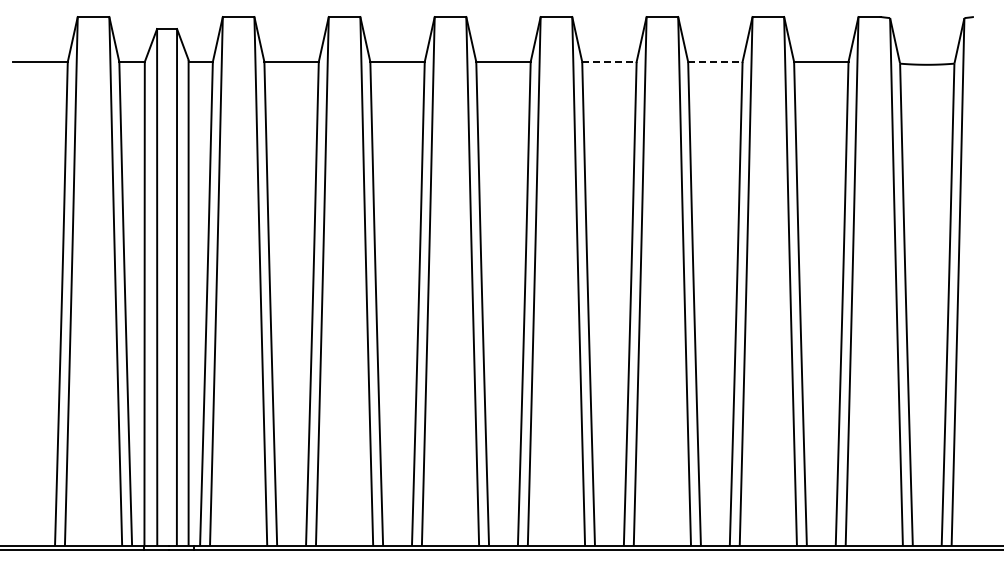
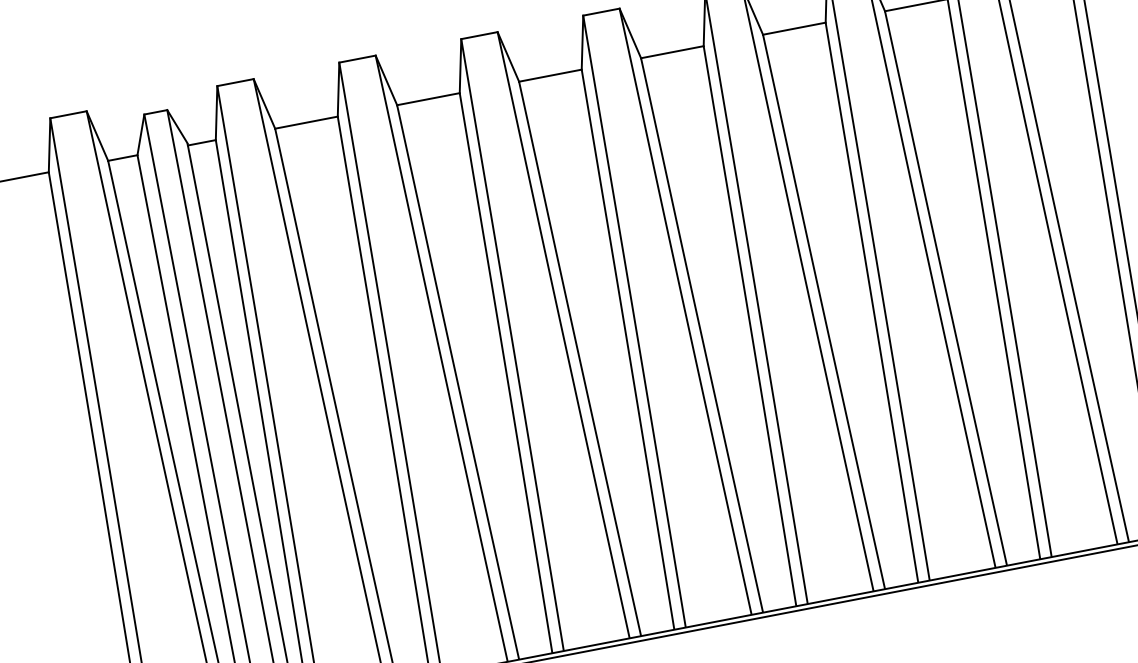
line: (609, 61) -> (672, 51), dashed -> solid
line: (715, 61) -> (794, 28), dashed -> solid

